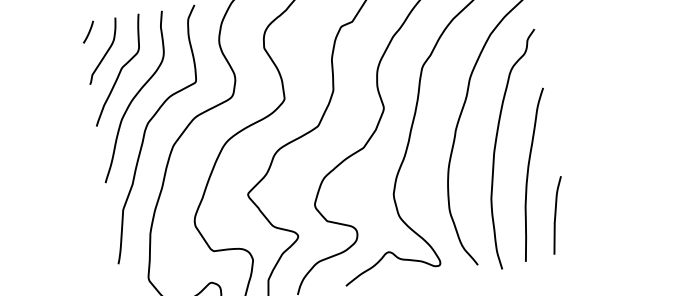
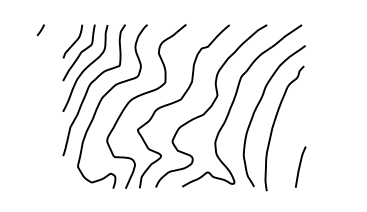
line: (88, 32) -> (40, 30), moved
curve: (529, 173) -> (289, 142), removed

